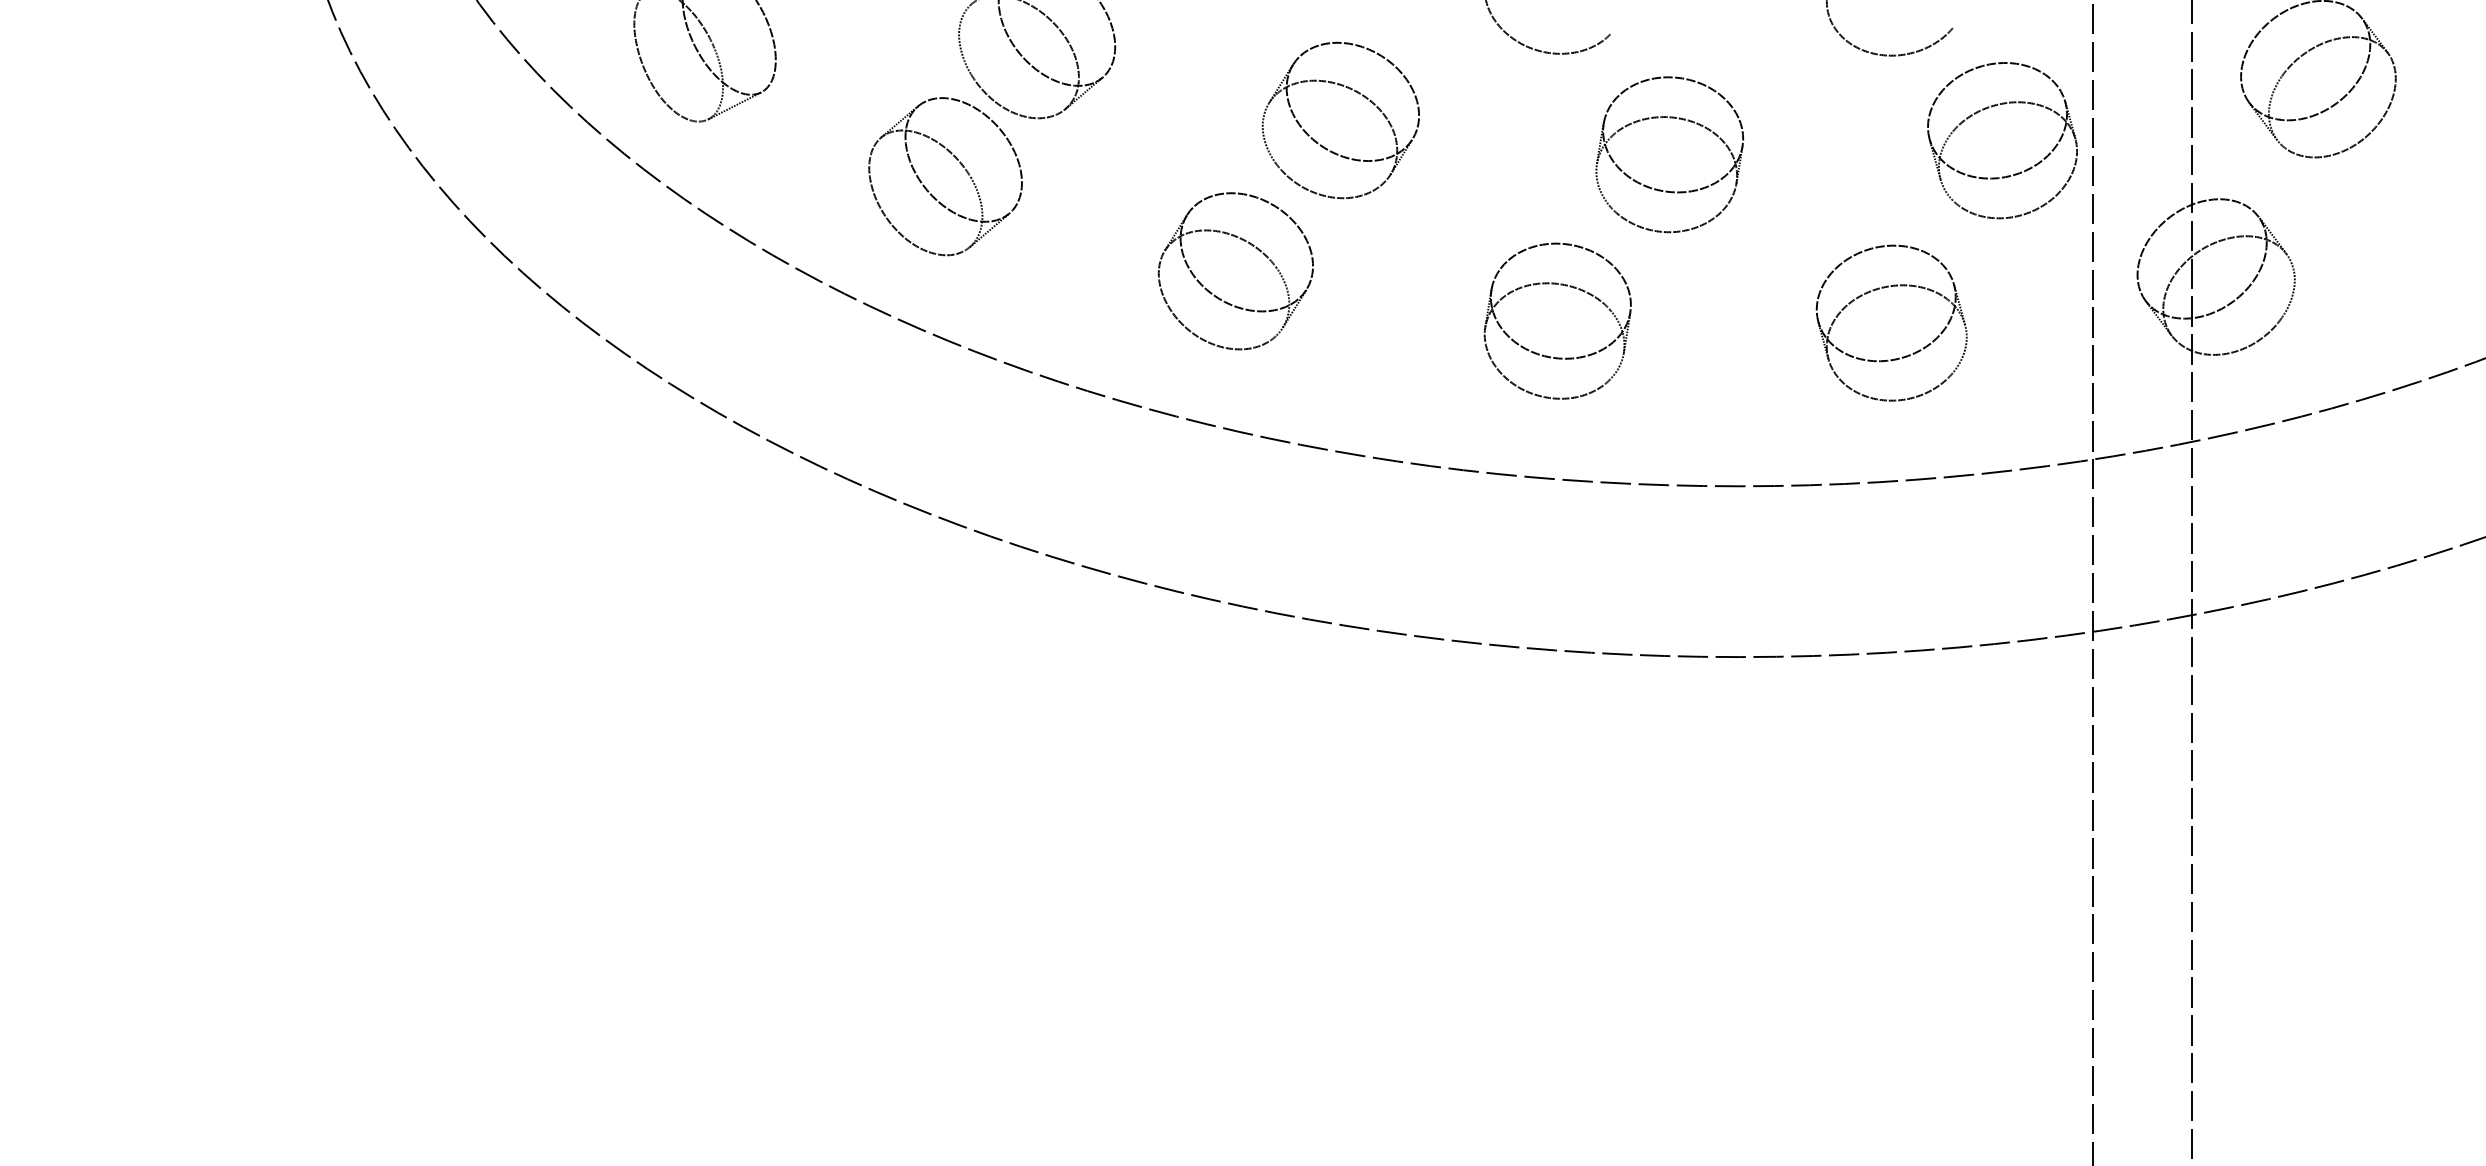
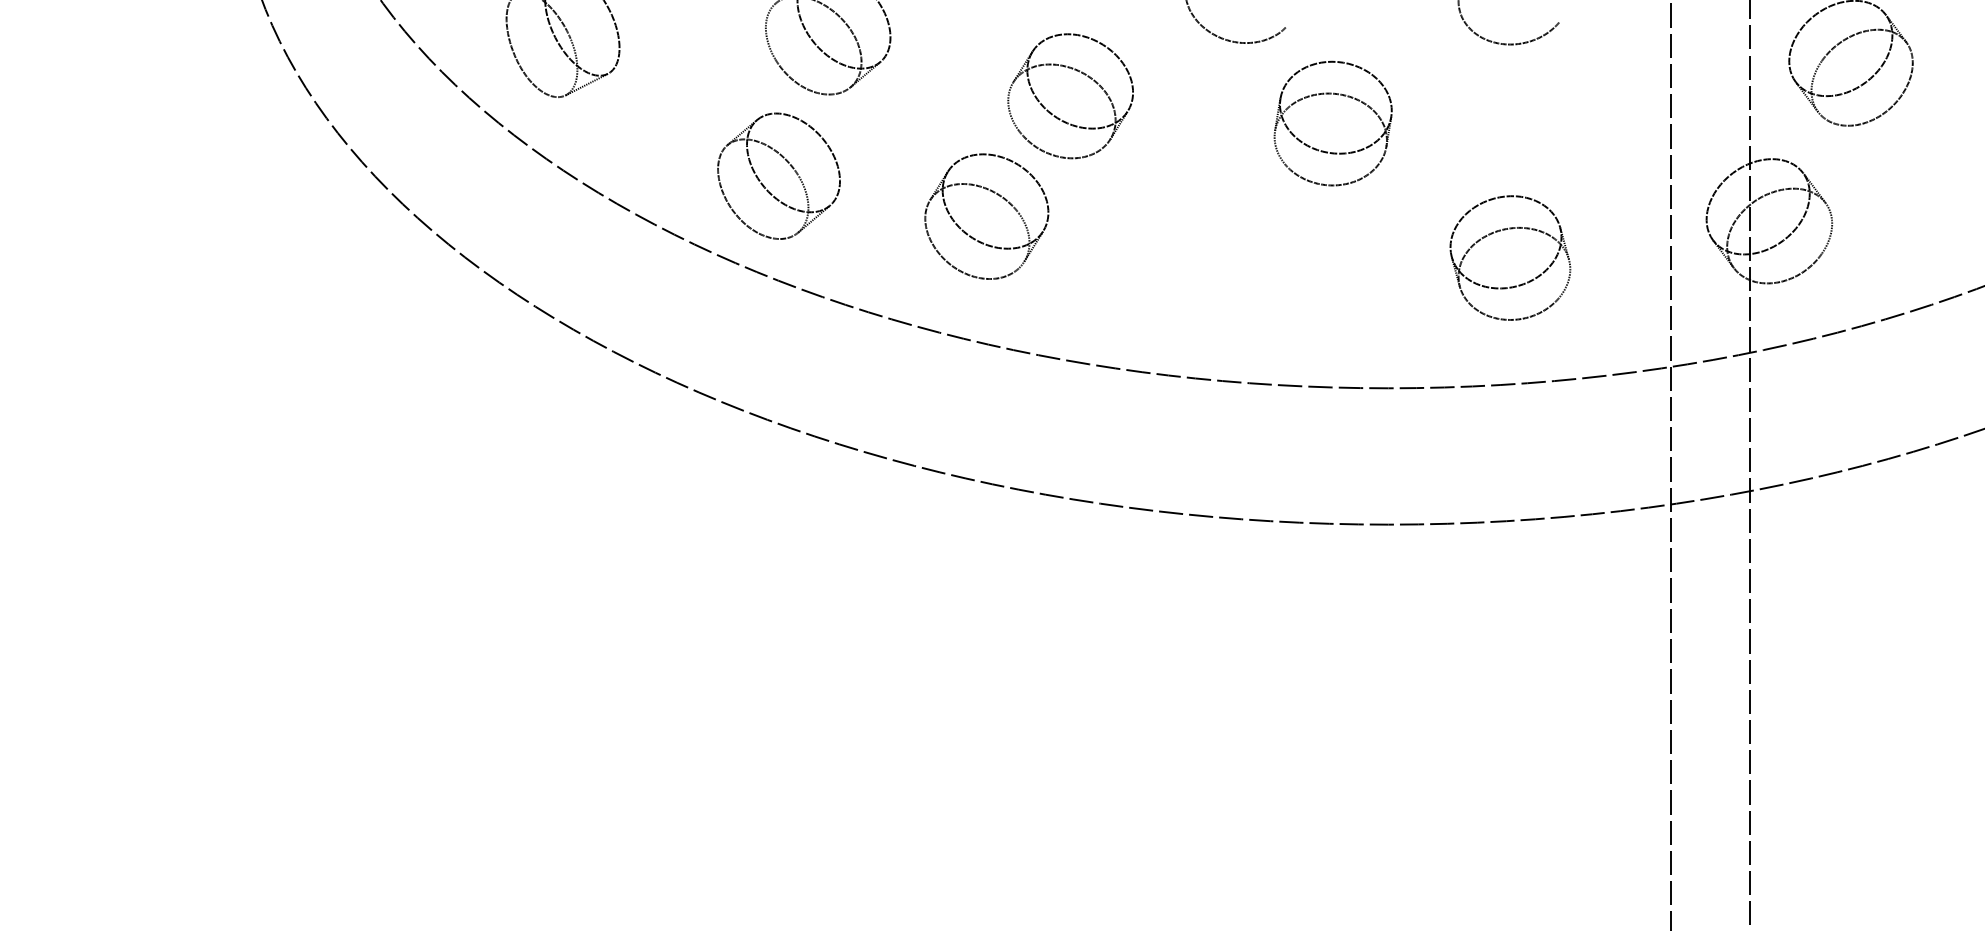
part: (1992, 107) -> (1590, 85), removed
part: (959, 163) -> (790, 165), moved
part: (1565, 286) -> (1249, 228), removed

